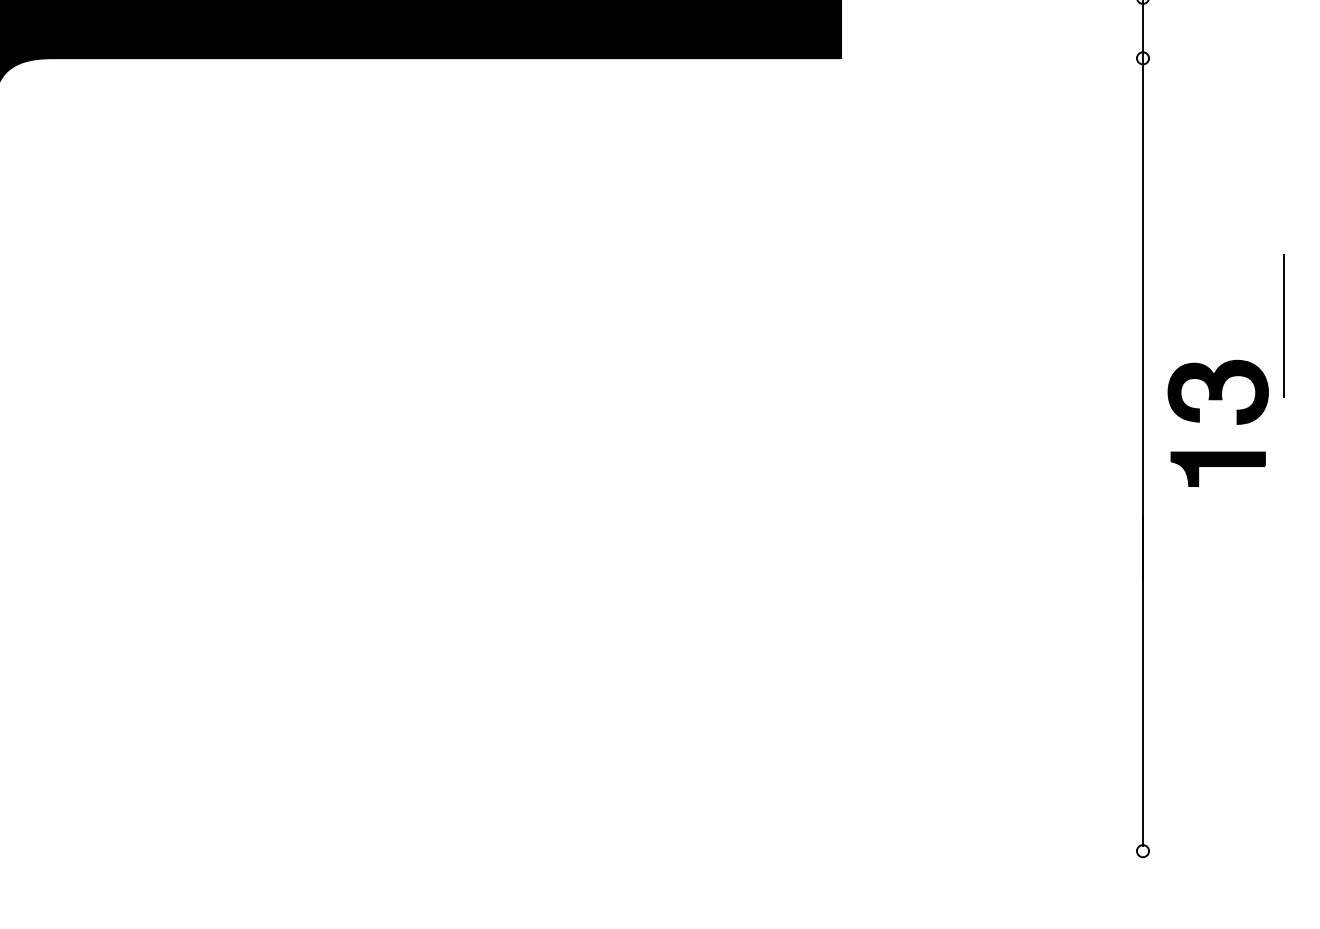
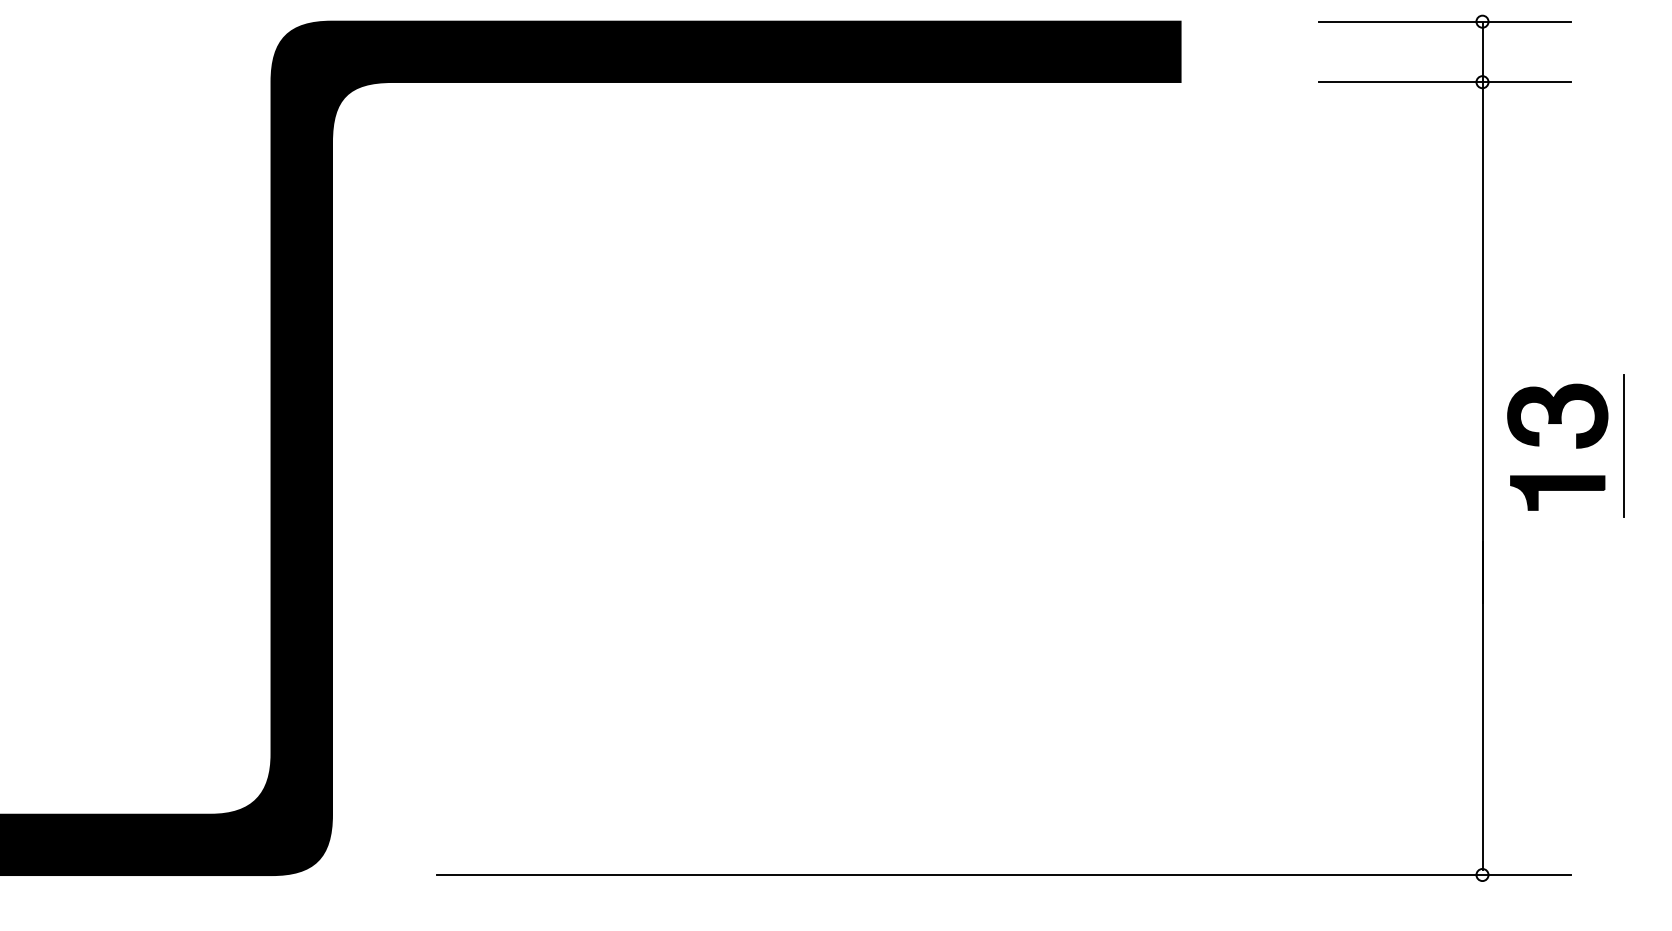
line: (1106, 58) -> (1445, 82), added
line: (1284, 325) -> (1623, 445), moved
line: (665, 851) -> (1004, 875), added

